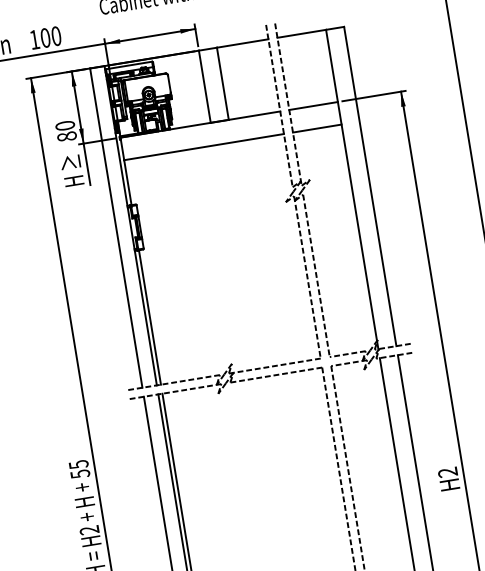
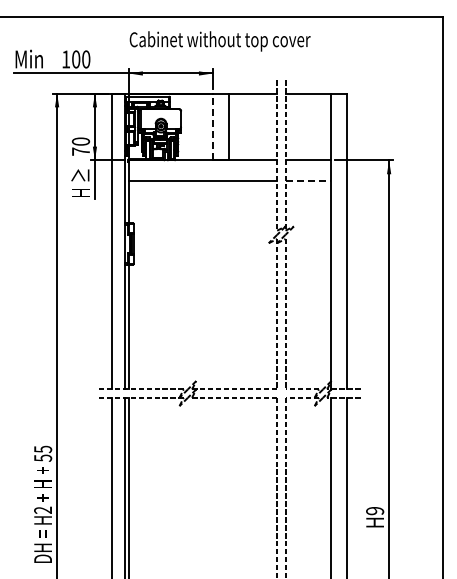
line: (204, 86) -> (212, 126), solid -> dashed
line: (317, 128) -> (308, 181), solid -> dashed
text: (67, 136) -> (81, 151), 80 -> 70
text: (448, 472) -> (375, 511), H2 -> H9

